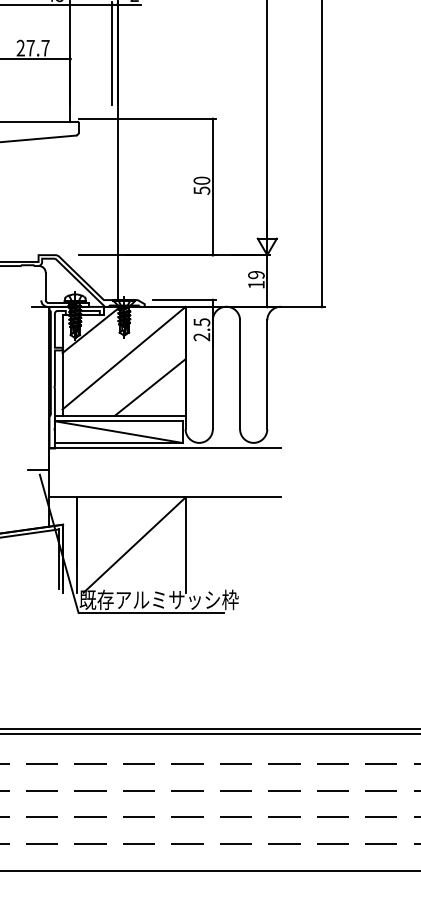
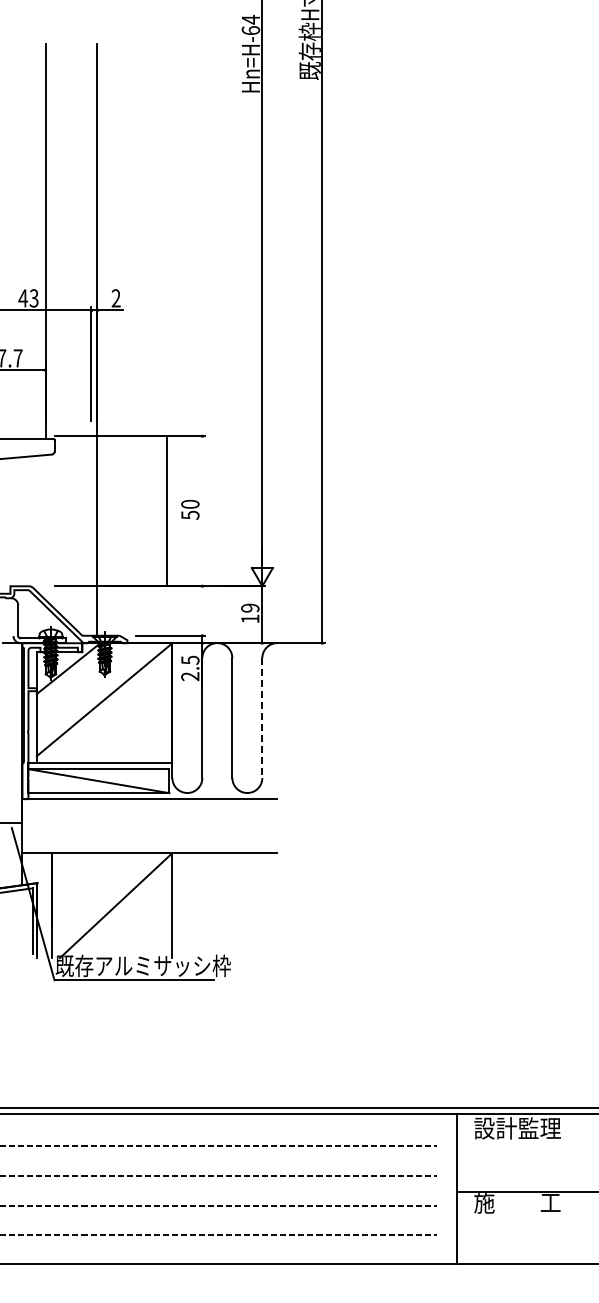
line: (212, 187) -> (167, 511), moved
line: (267, 375) -> (262, 718), solid -> dashed
line: (150, 387) -> (133, 731), removed

